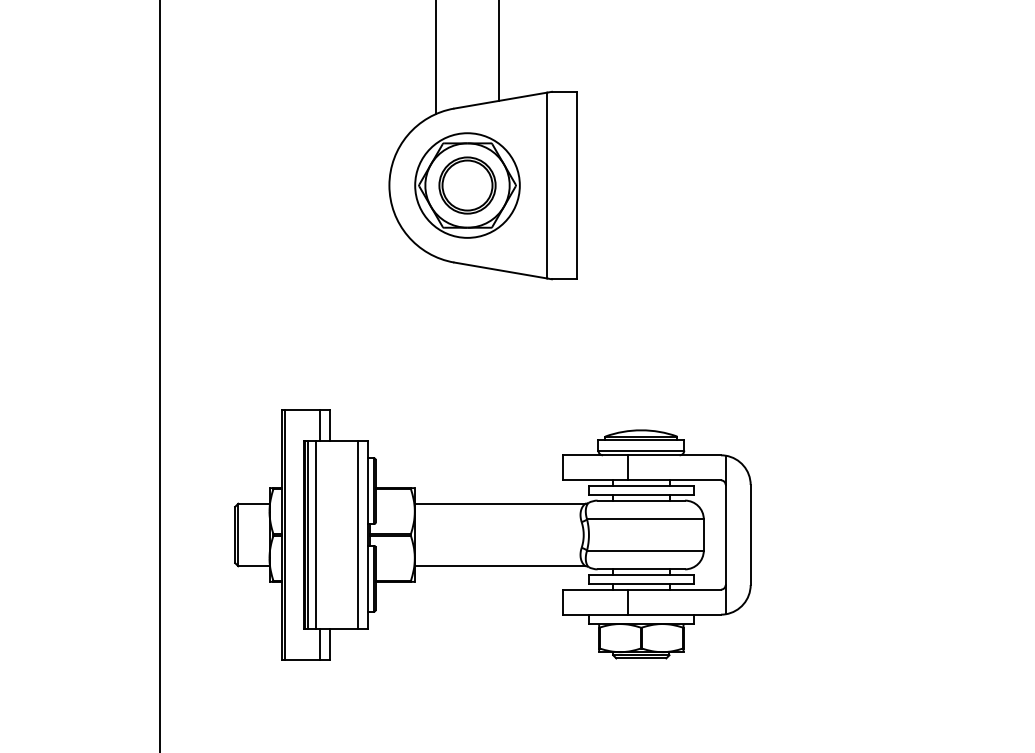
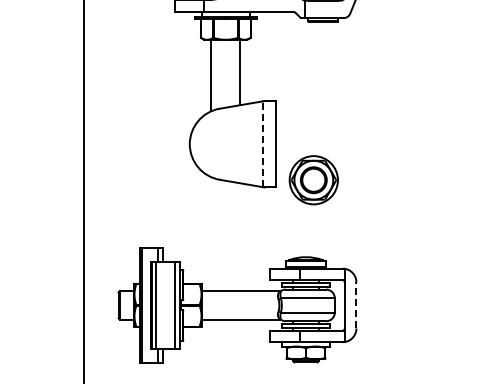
part: (466, 186) -> (313, 180), moved
line: (547, 186) -> (262, 144), solid -> dashed
line: (750, 532) -> (356, 304), solid -> dashed

